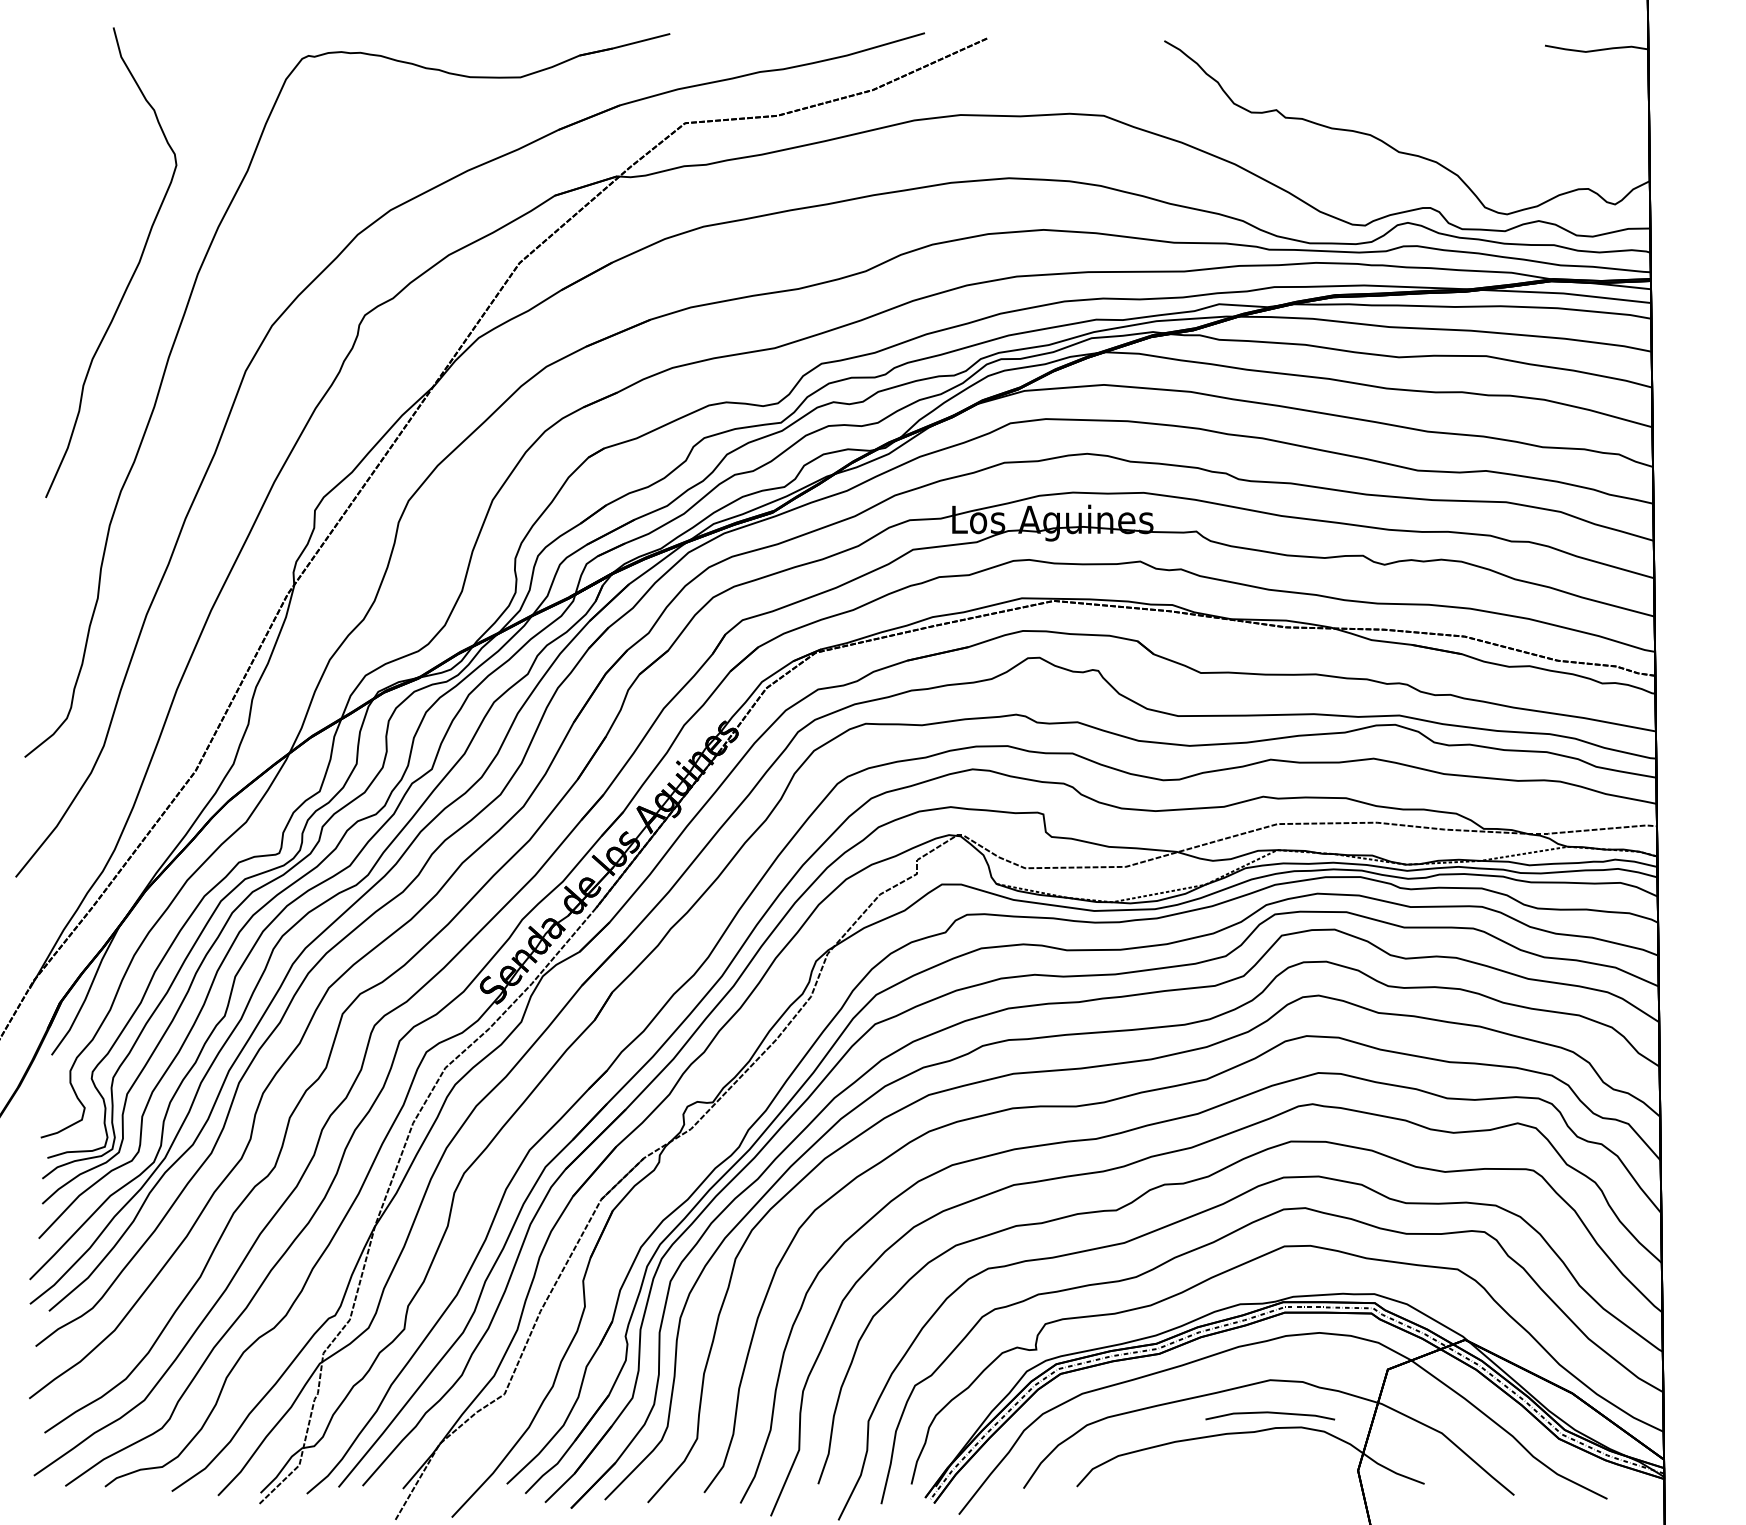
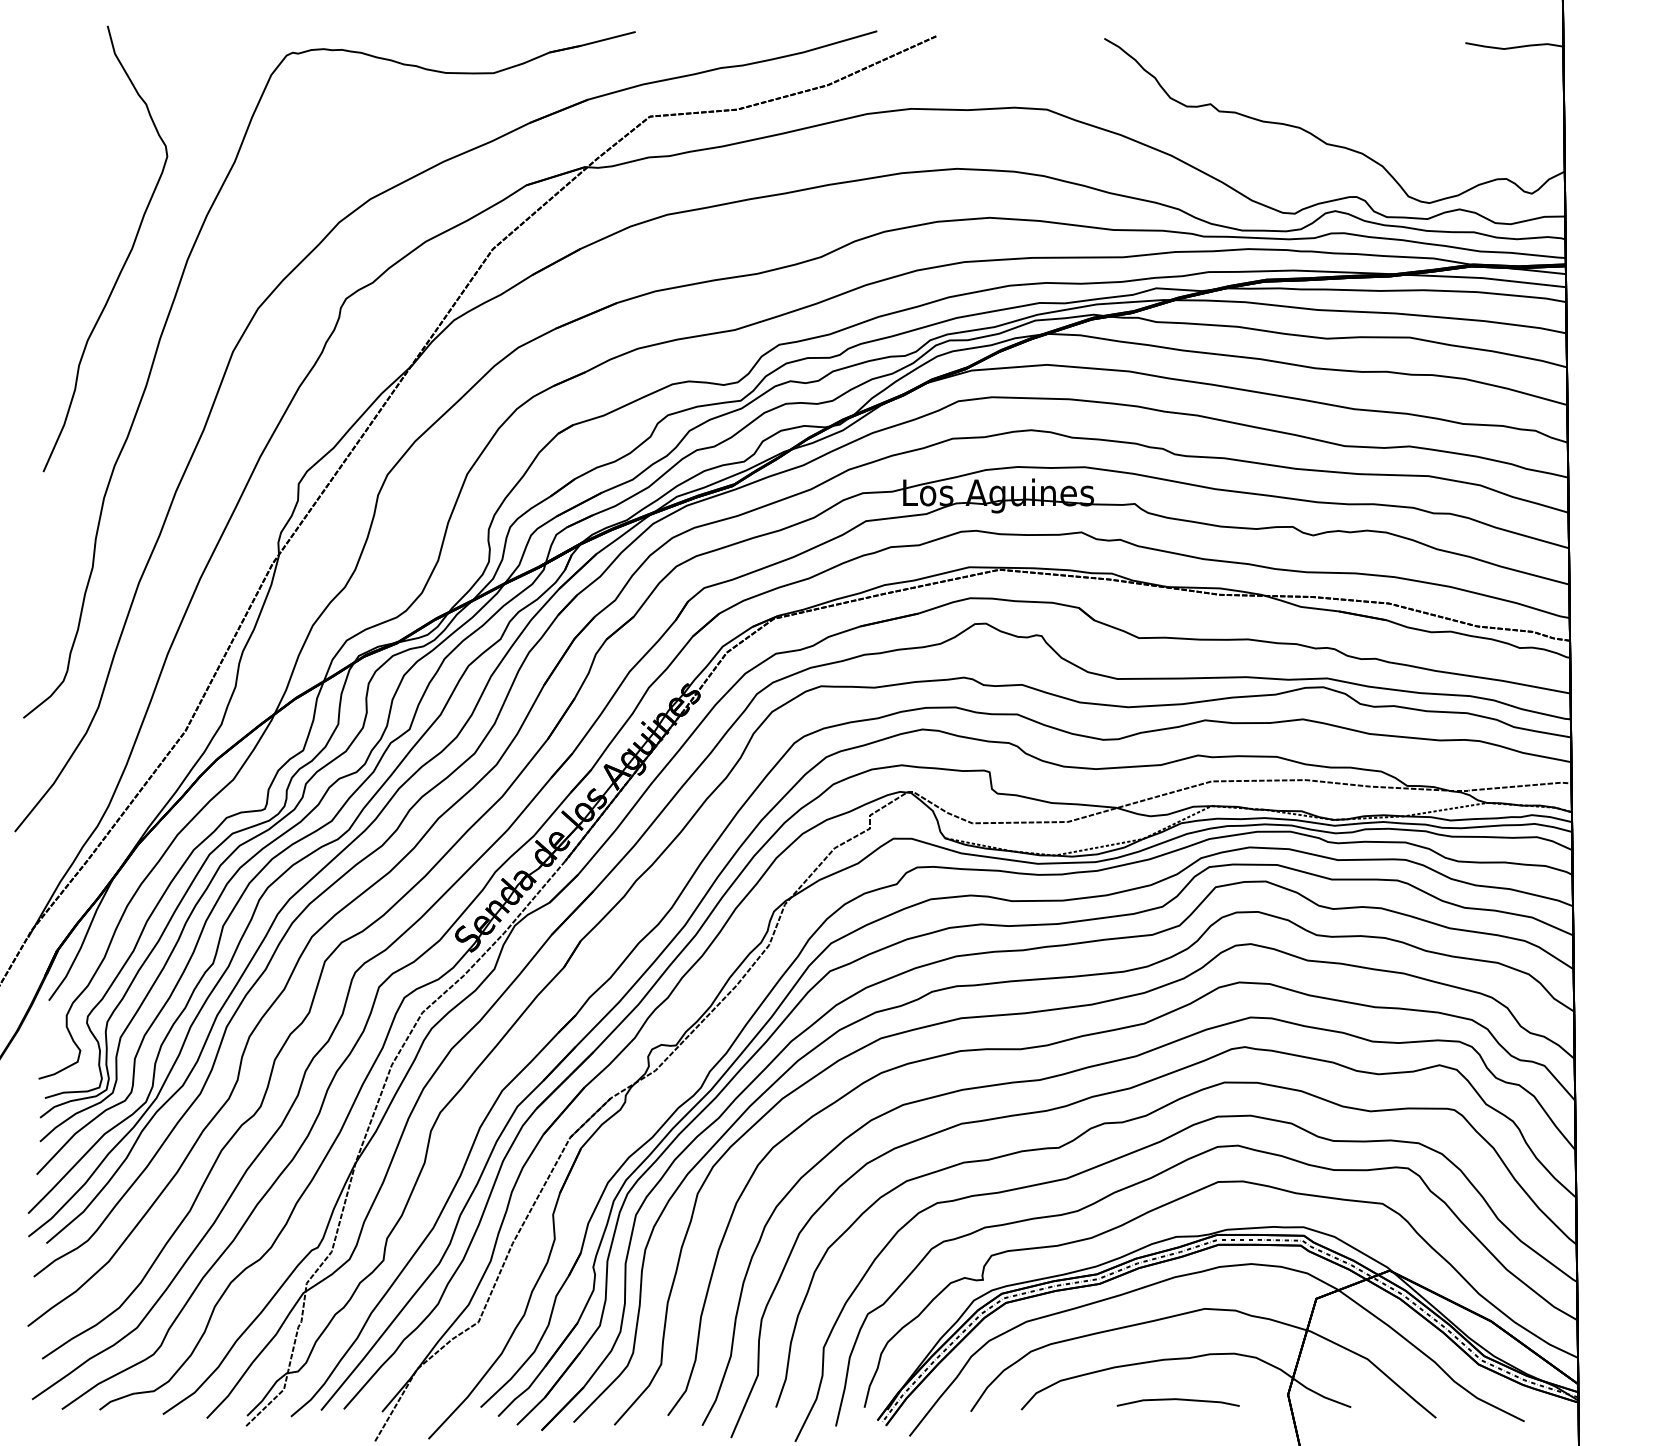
line: (1270, 1413) -> (1178, 1400), moved

